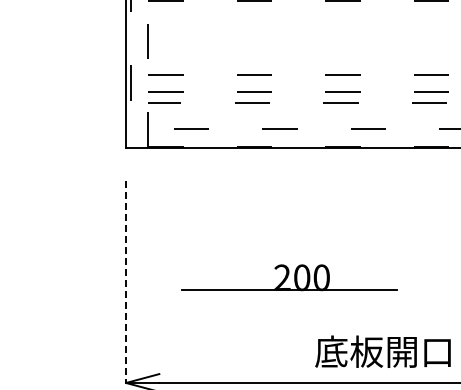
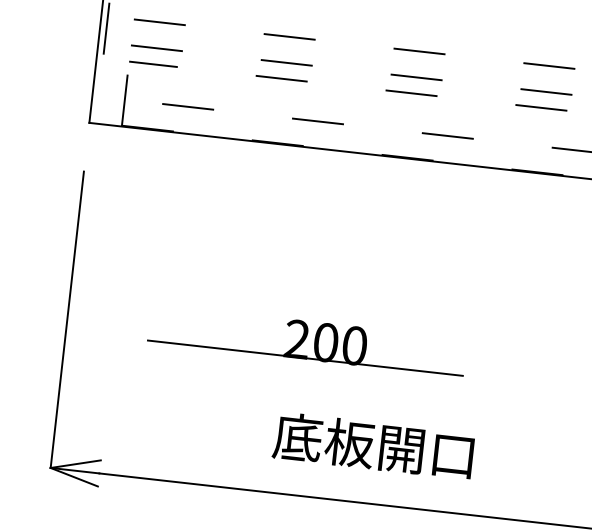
line: (126, 282) -> (67, 320), dashed -> solid
text: (382, 351) -> (372, 445), moved

